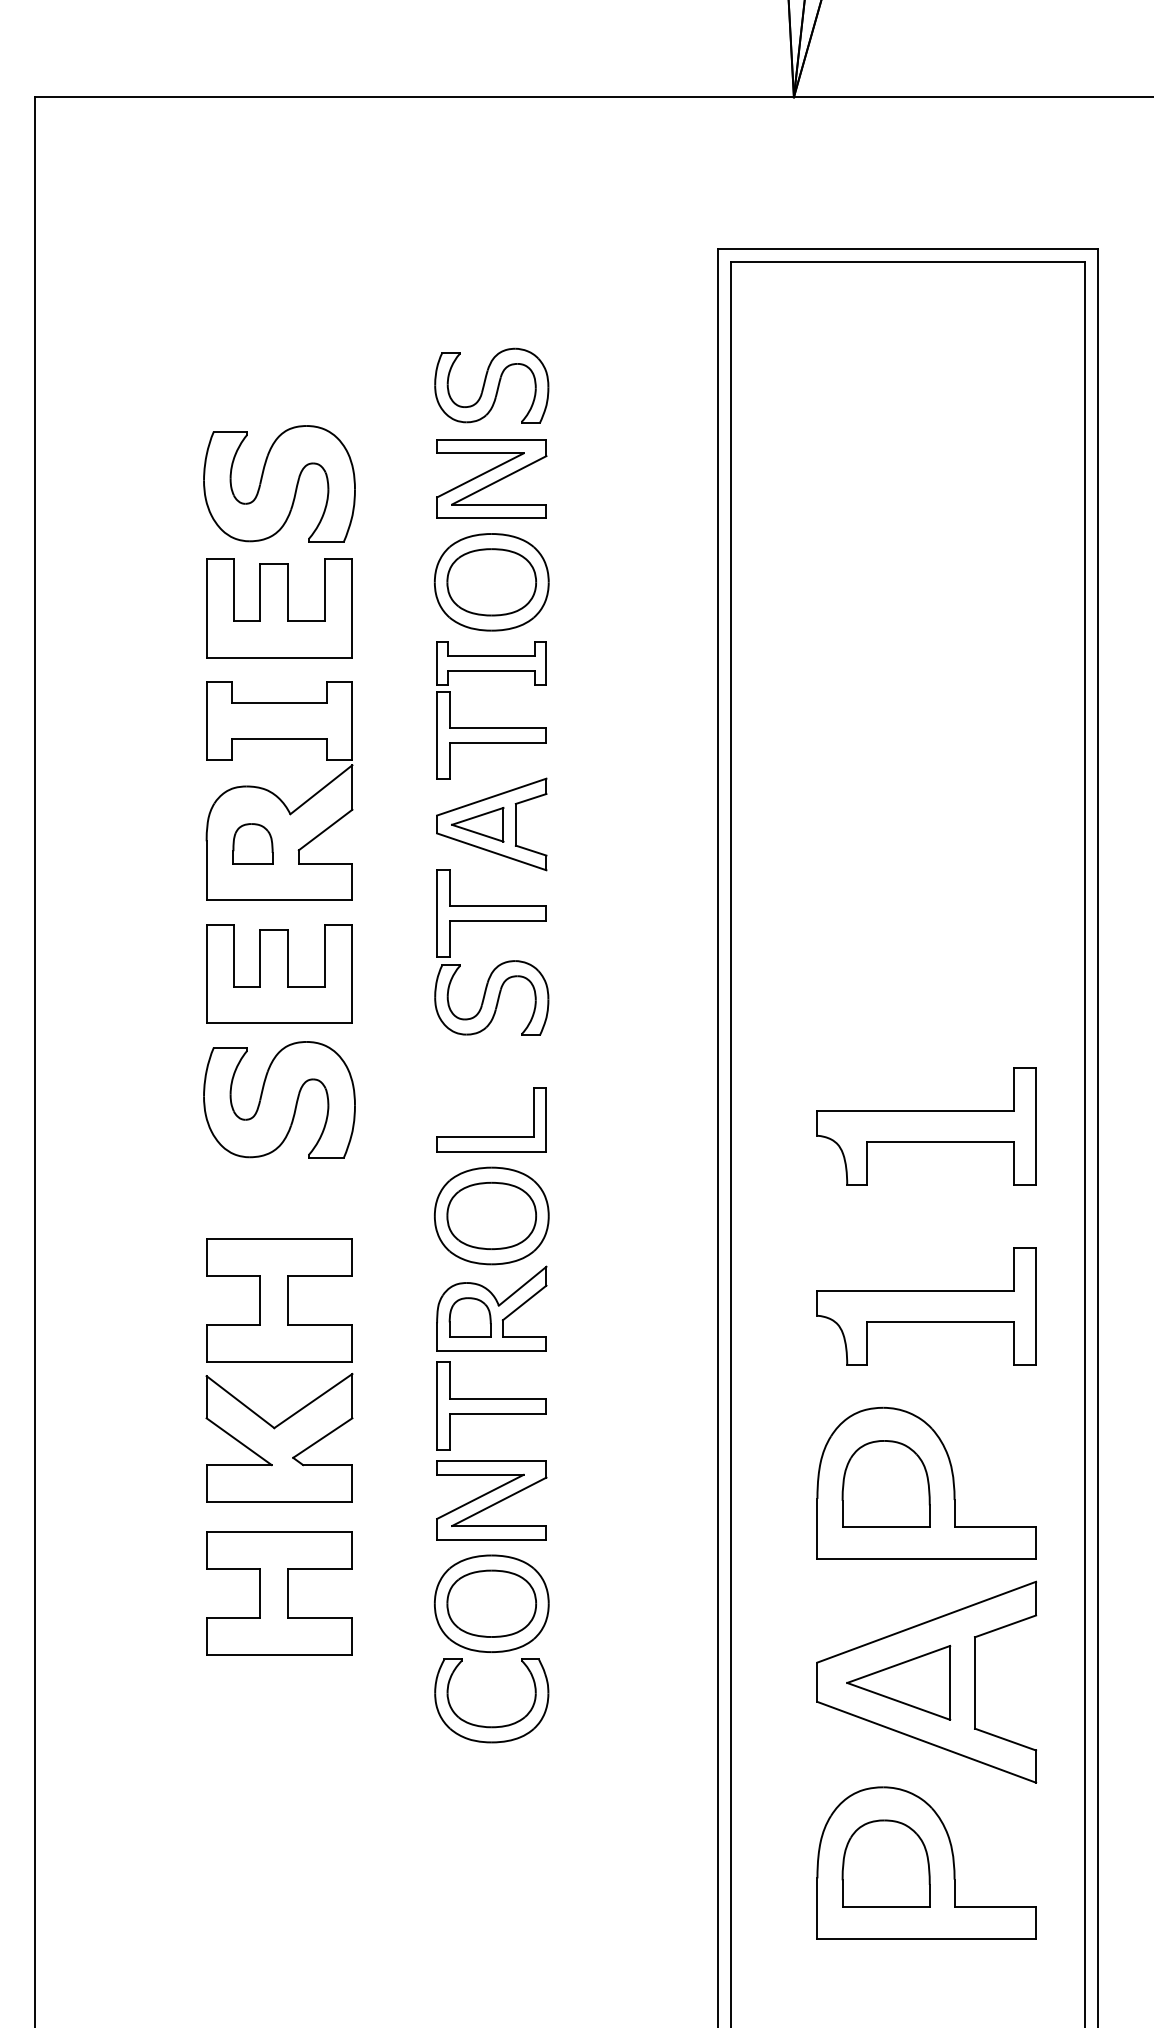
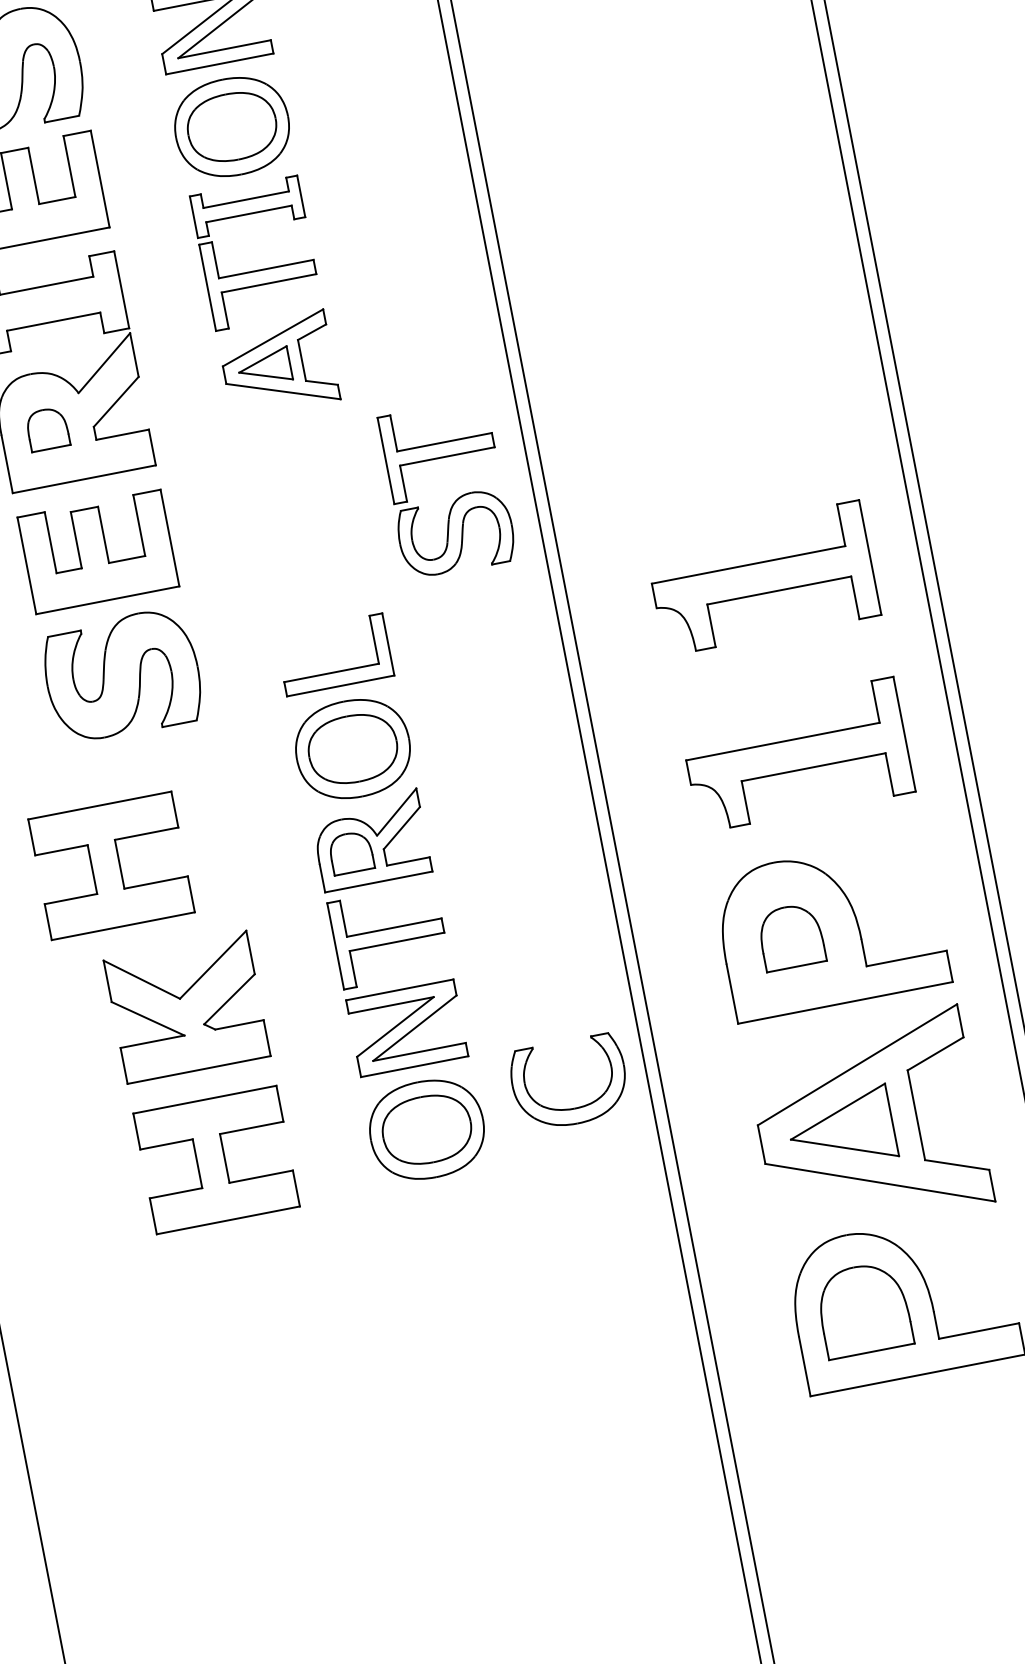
part: (498, 964) -> (455, 499), moved
part: (279, 1300) -> (111, 865), moved
part: (885, 1483) -> (790, 936), size x0.7
part: (491, 1726) -> (574, 1107), moved

